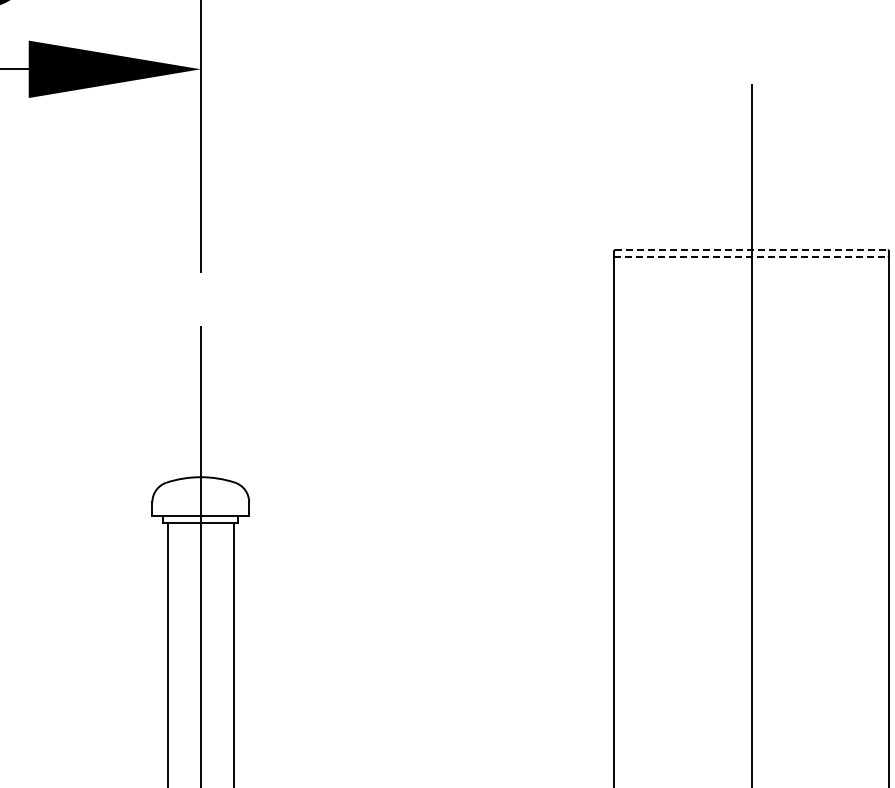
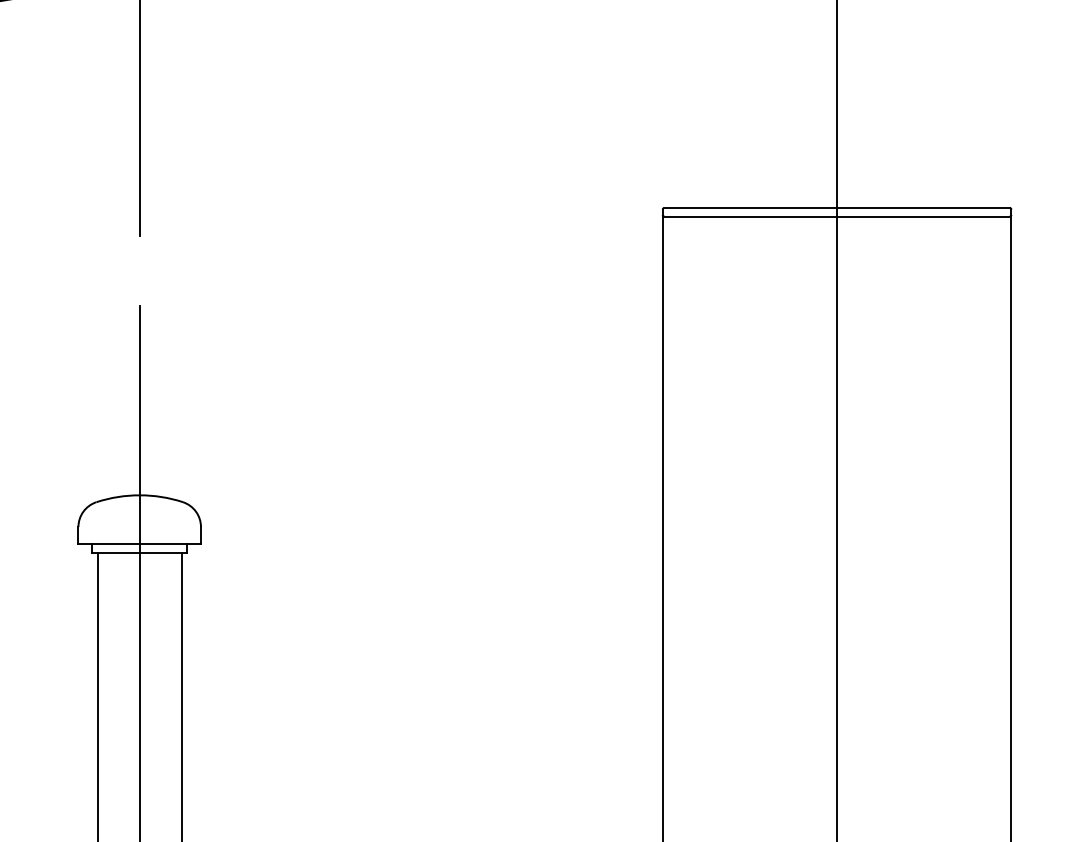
line: (752, 250) -> (838, 208), dashed -> solid
line: (751, 257) -> (837, 217), dashed -> solid

